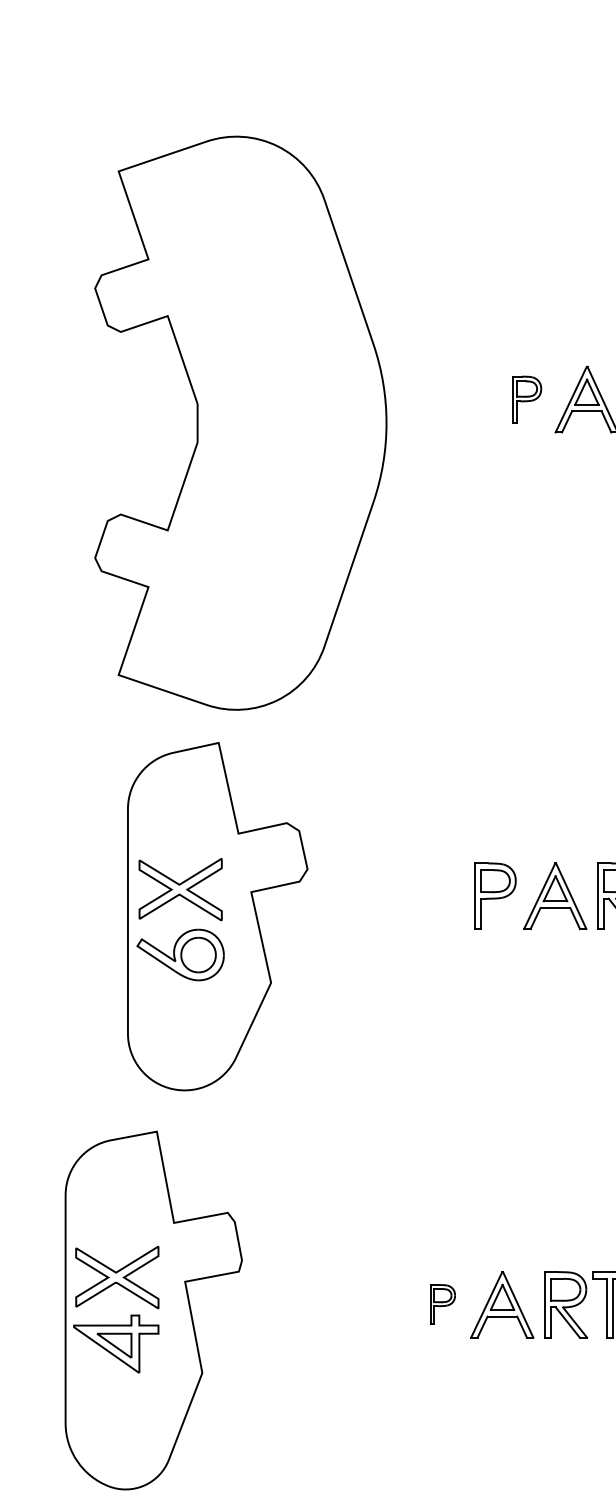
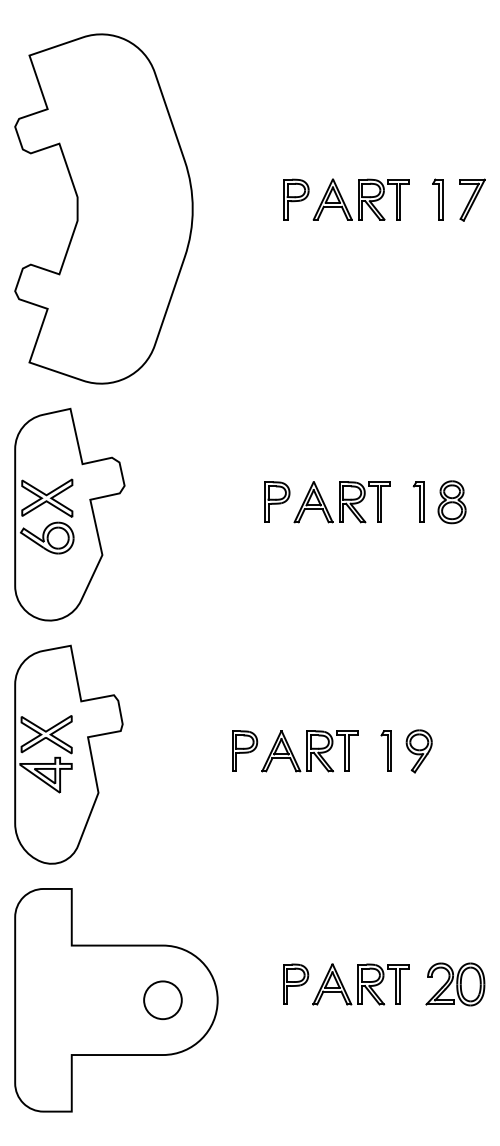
part: (527, 399) -> (296, 199), size x1.43
part: (240, 422) -> (103, 208), moved
part: (217, 916) -> (69, 514), moved
part: (443, 1303) -> (245, 750), size x1.67

